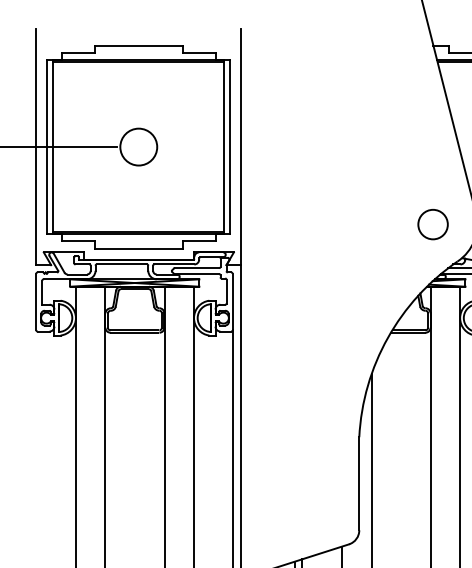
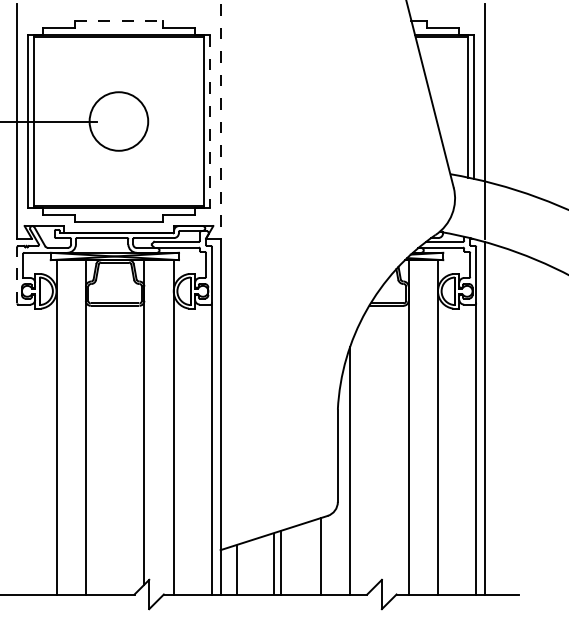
line: (138, 45) -> (118, 20), solid -> dashed
circle: (138, 147) -> (118, 121), size x1.6
line: (230, 148) -> (209, 122), solid -> dashed
line: (241, 148) -> (220, 122), solid -> dashed
circle: (432, 223) -> (410, 197), removed
line: (36, 301) -> (17, 274), solid -> dashed

